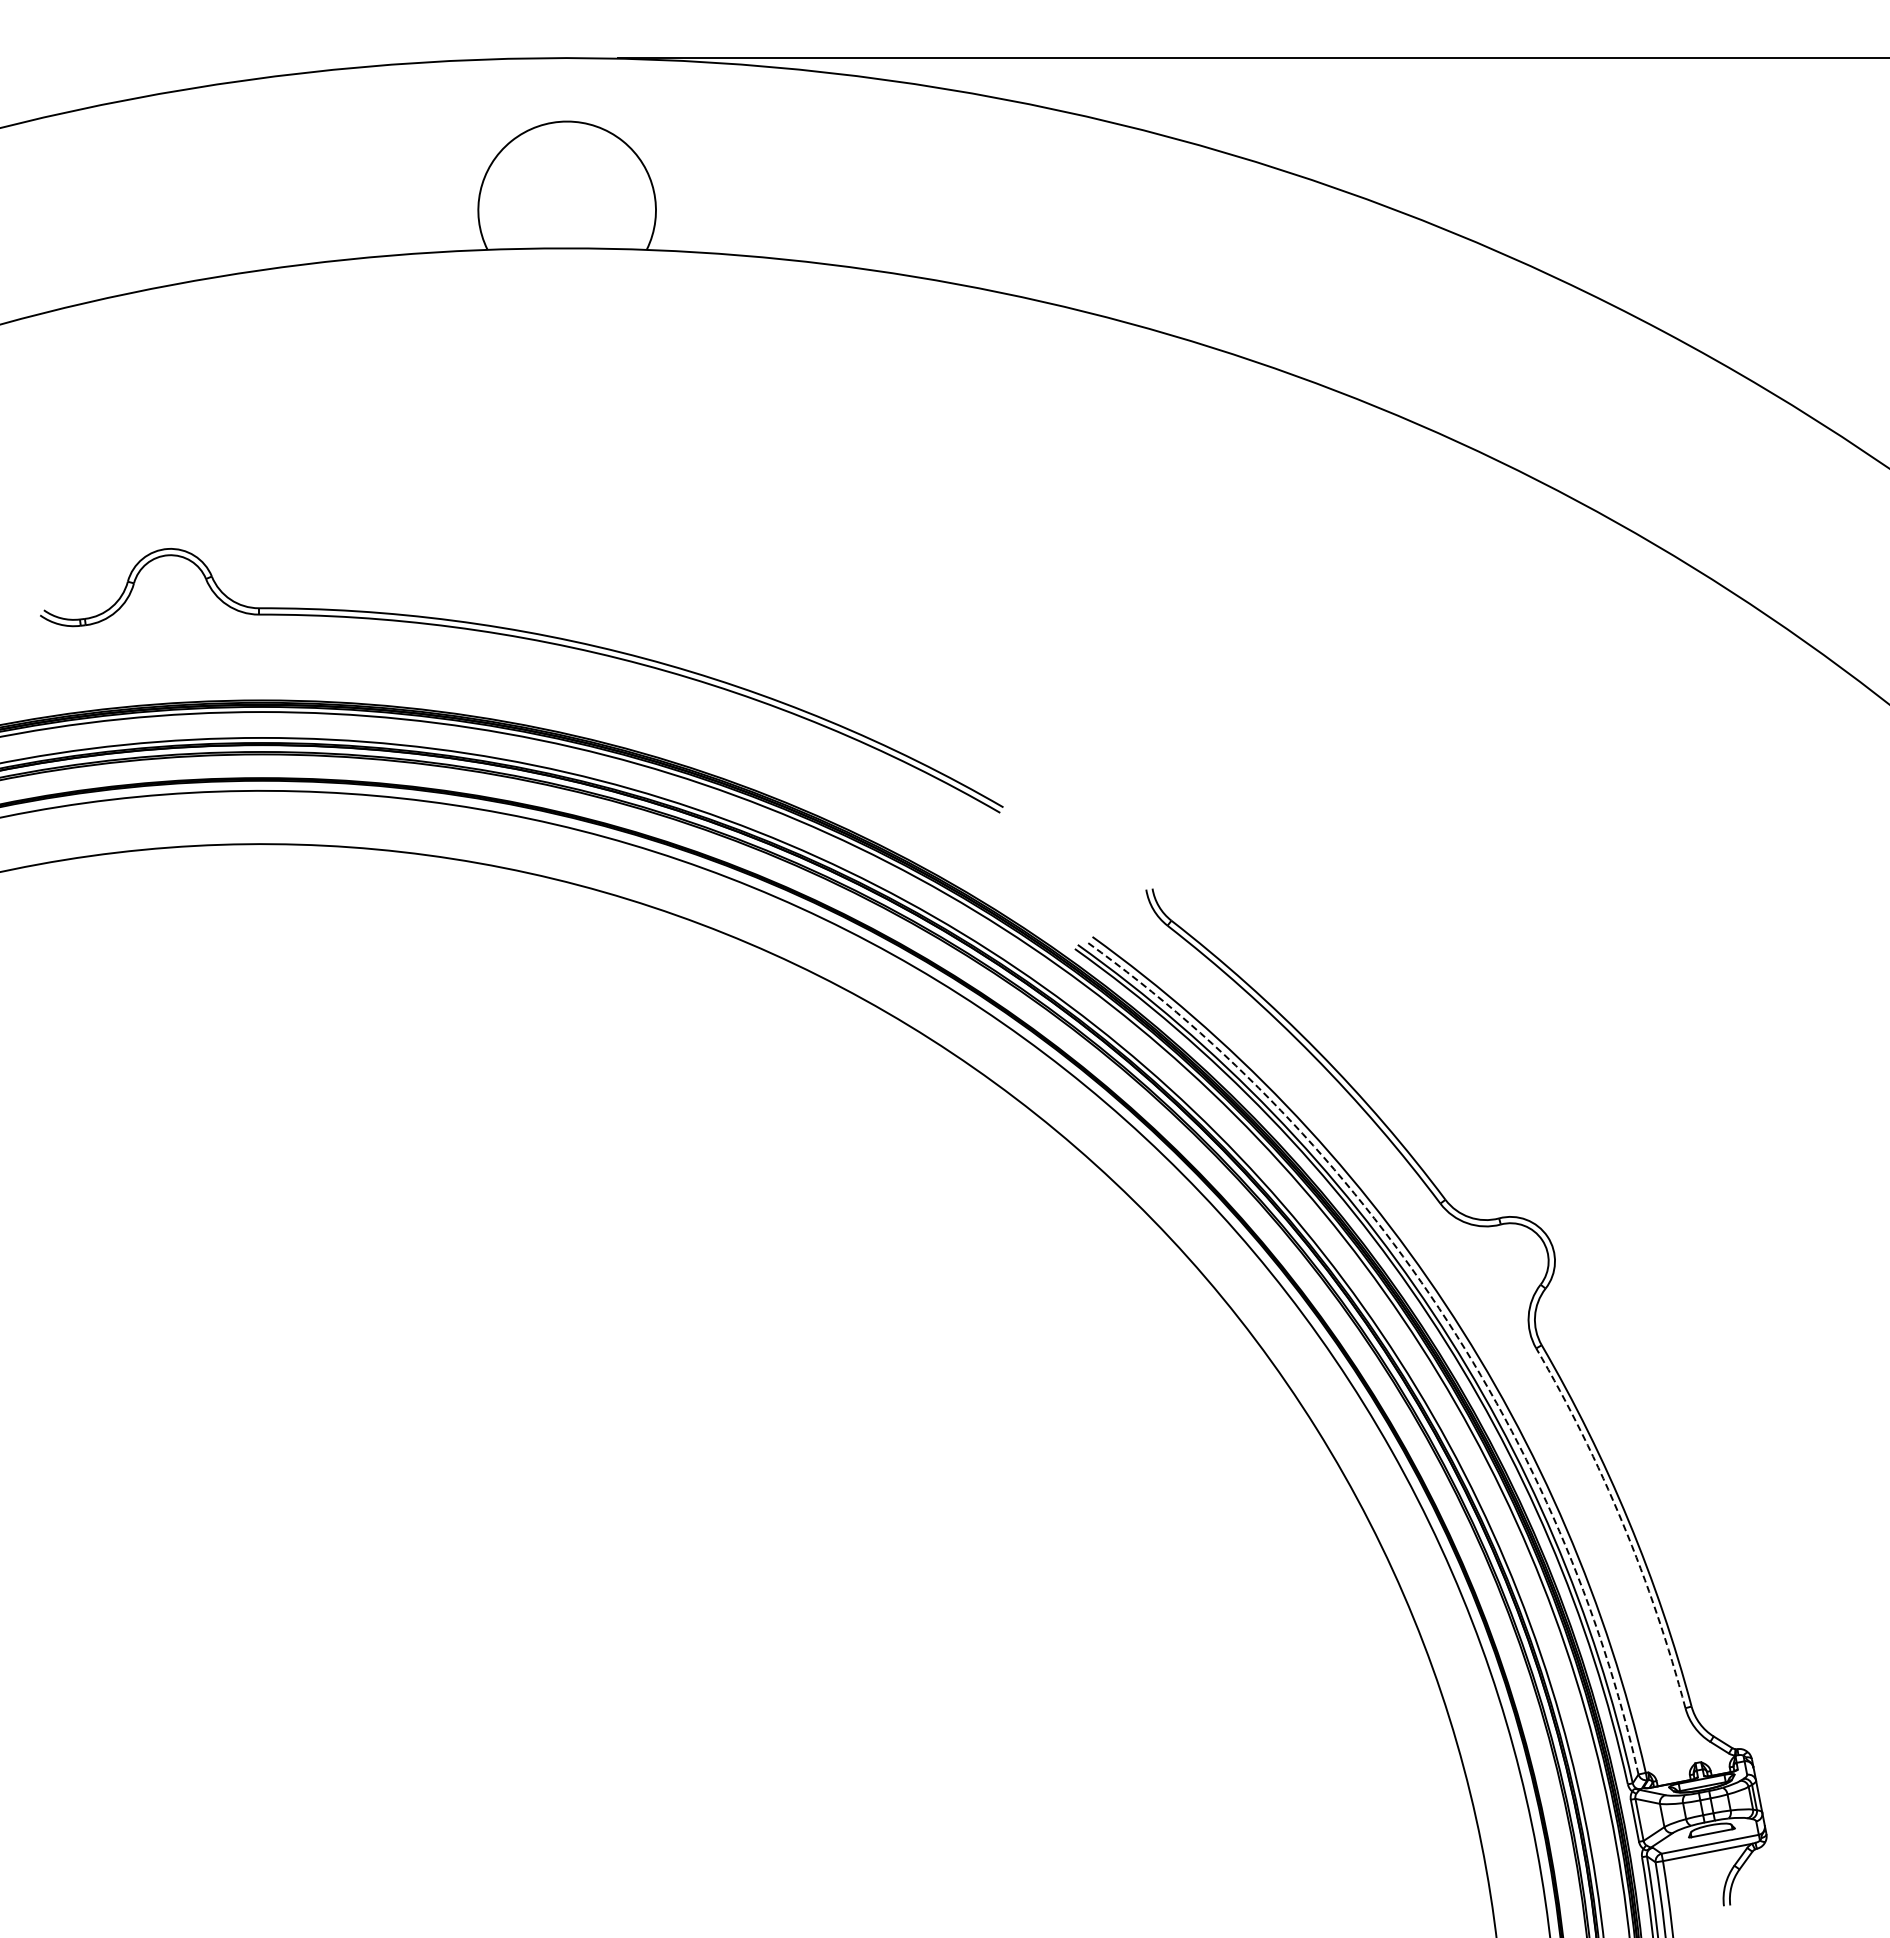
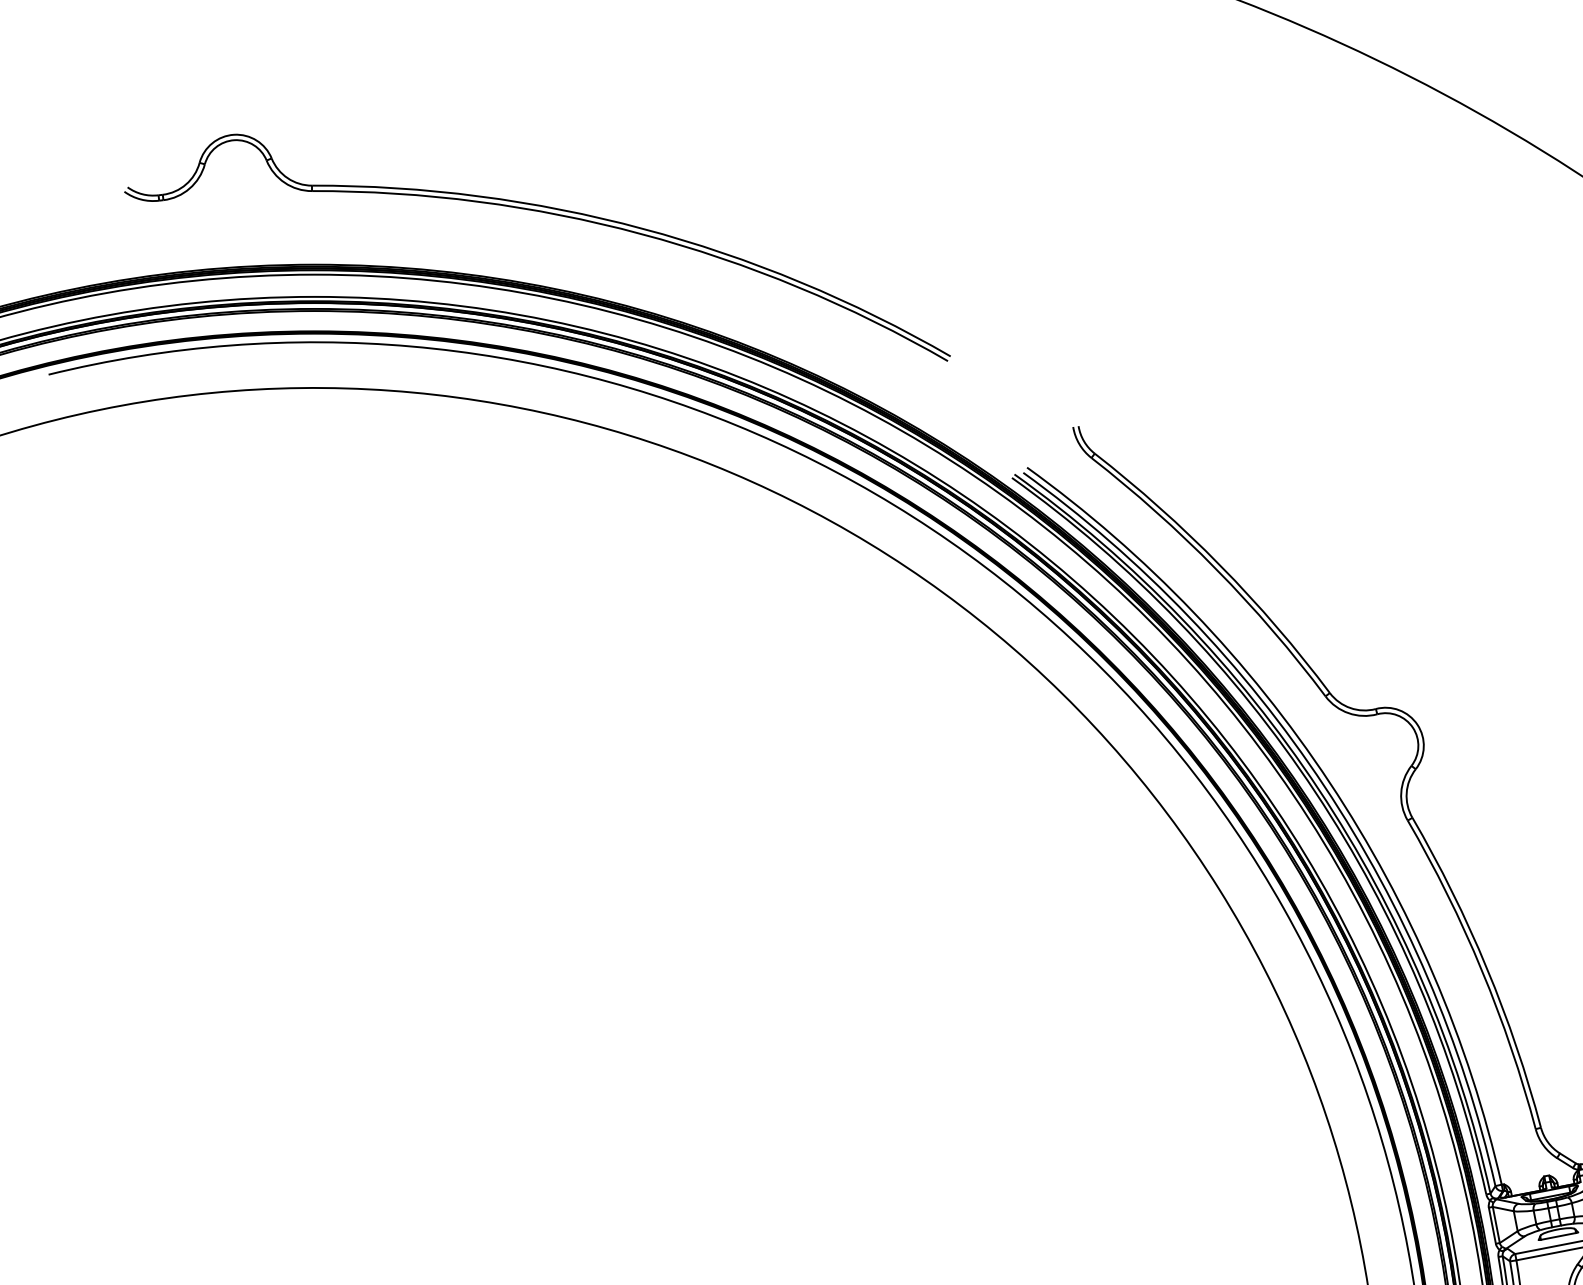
arc: (1439, 1308) -> (1324, 786), dashed -> solid
arc: (1622, 1523) -> (1481, 970), dashed -> solid

